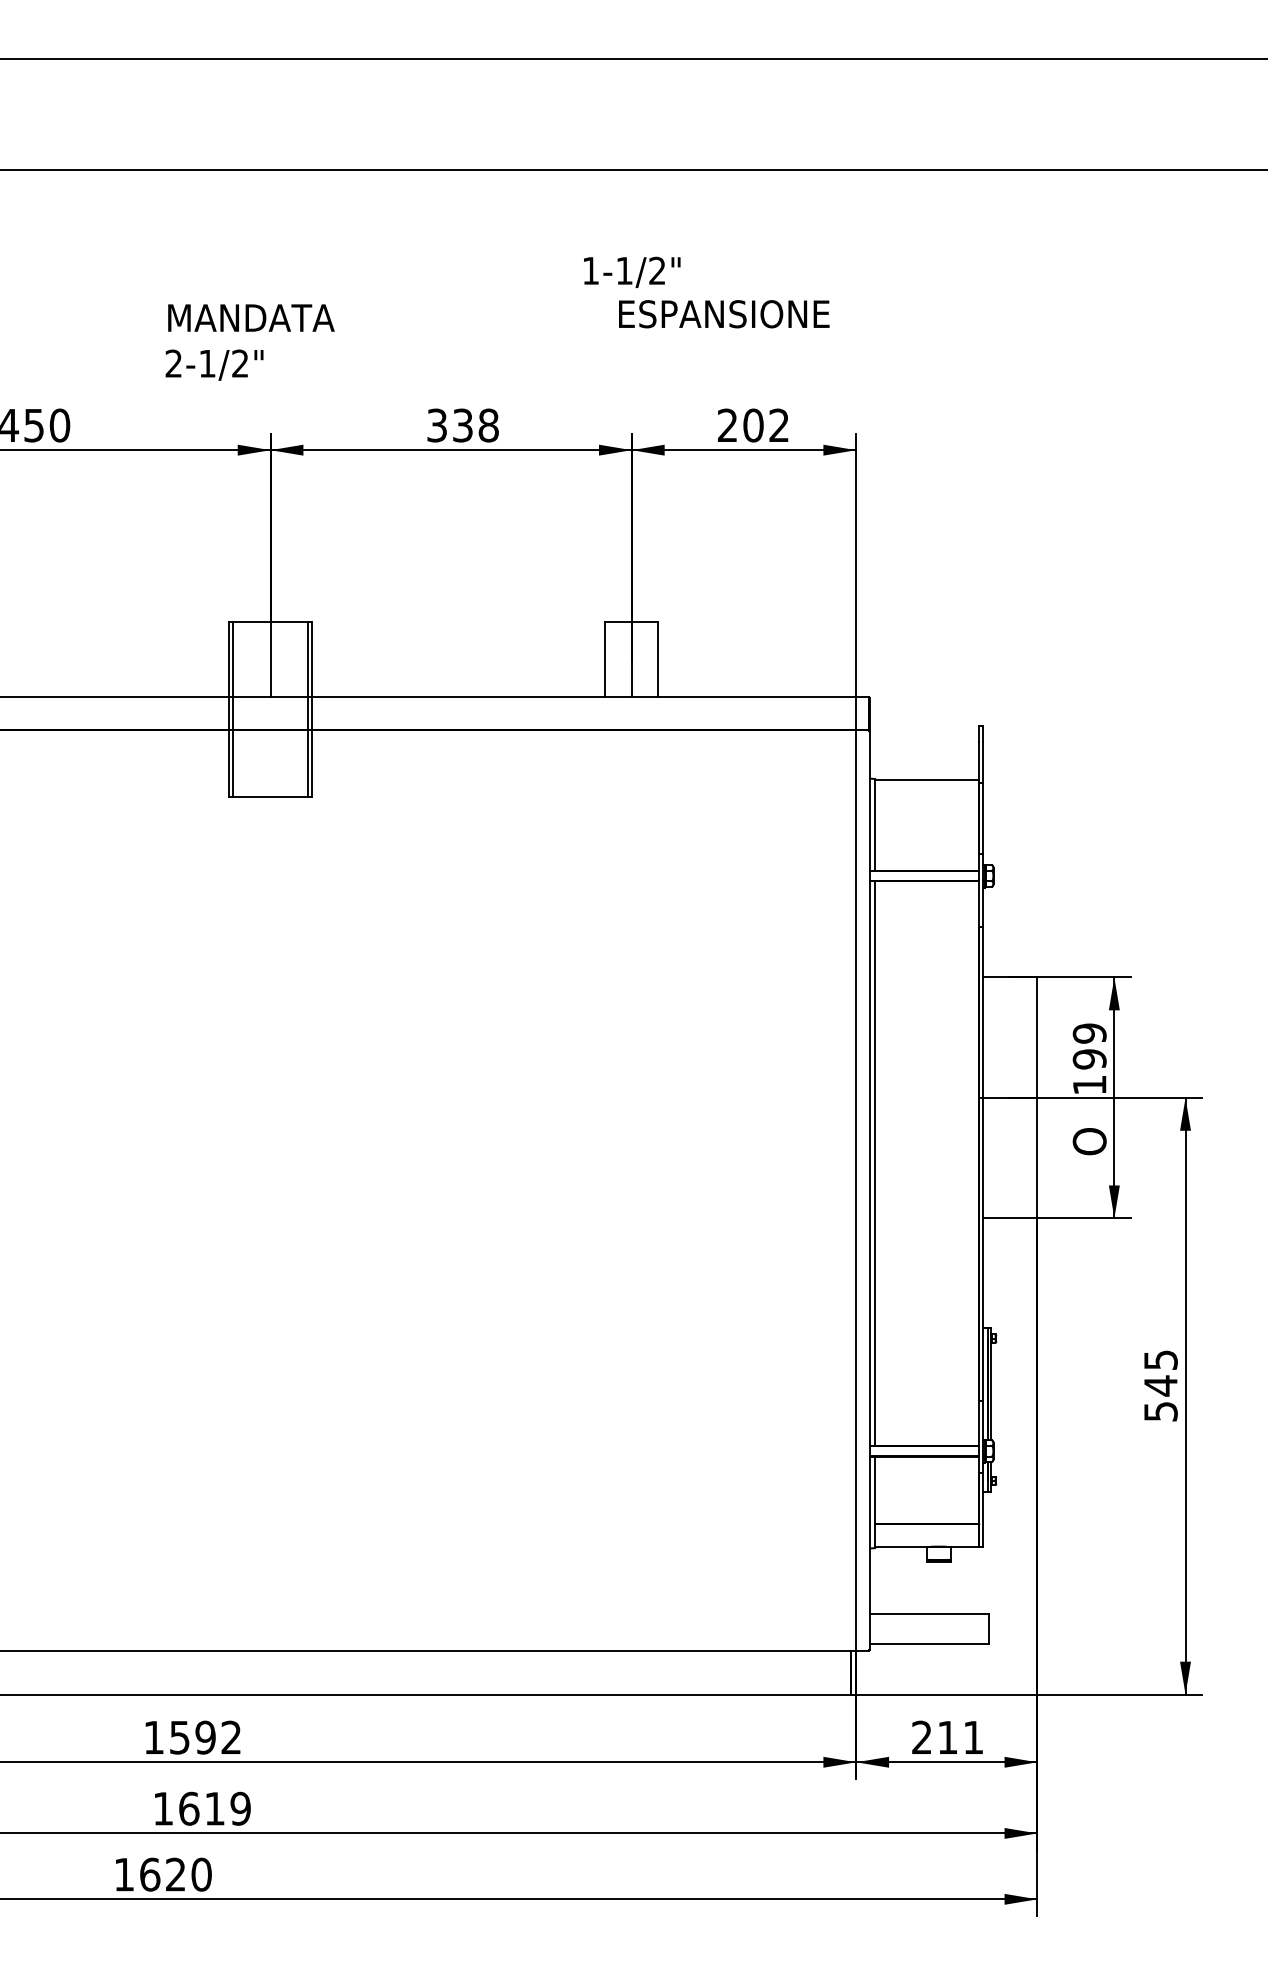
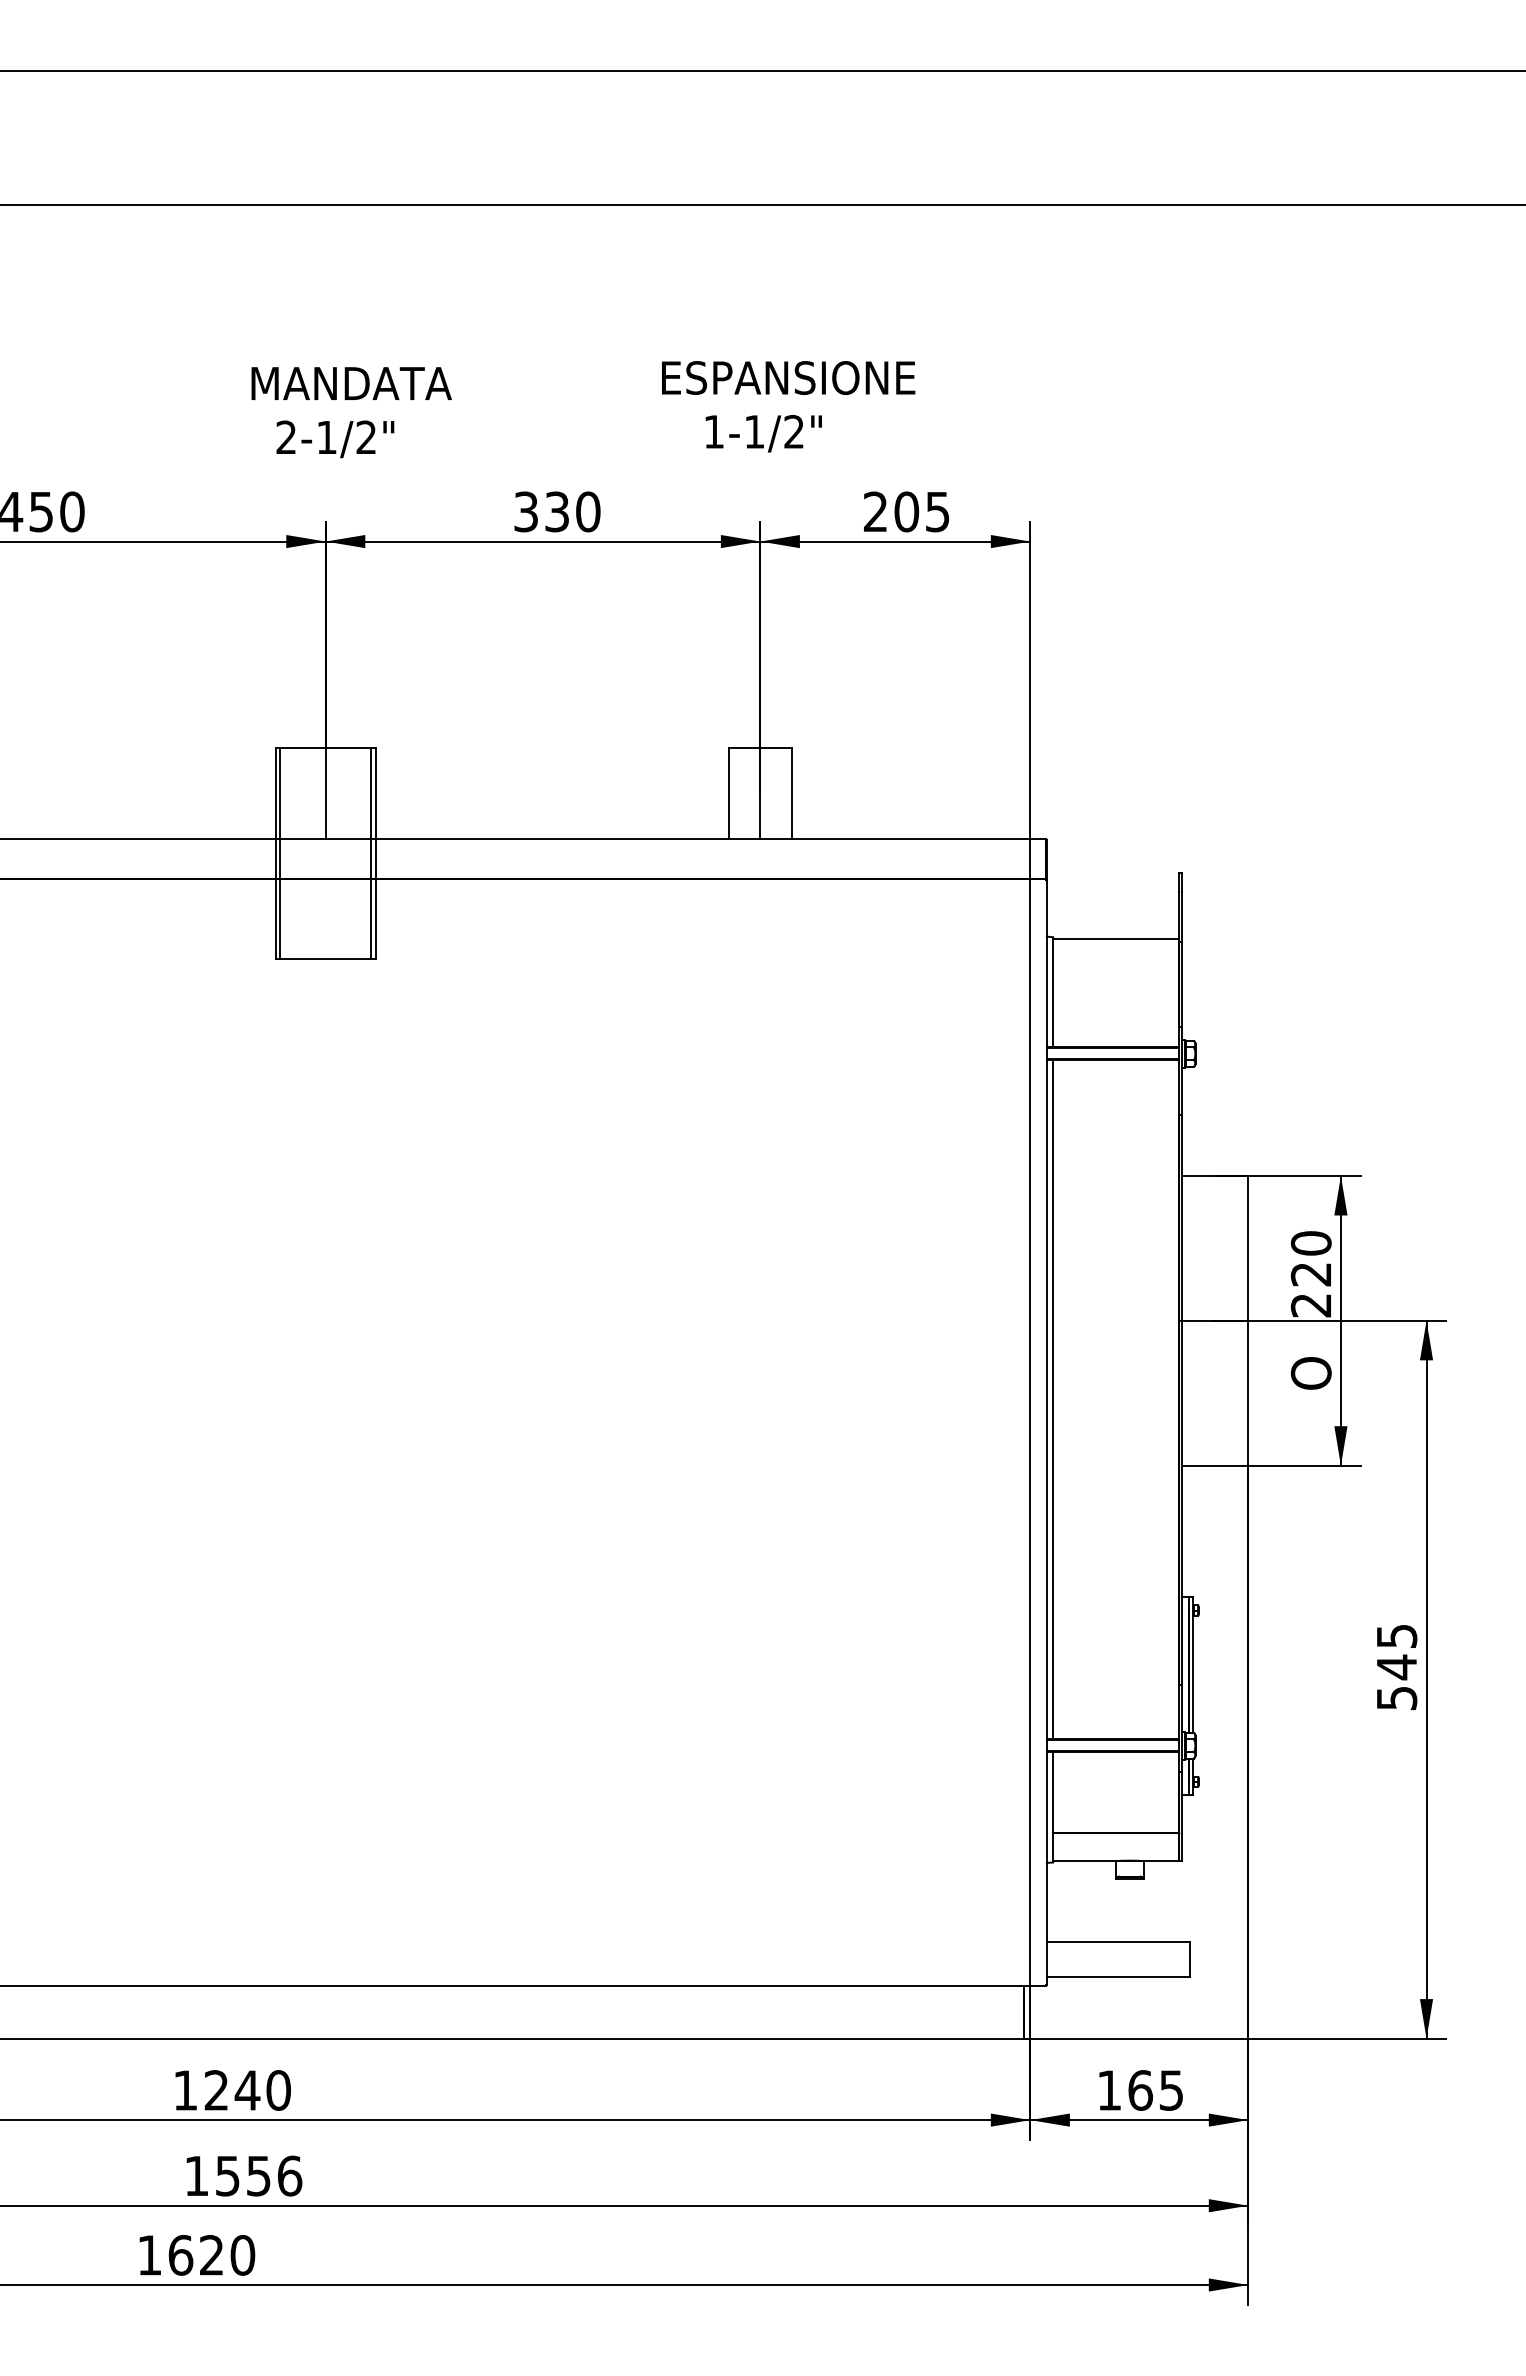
text: (631, 272) -> (763, 433), moved
text: (724, 313) -> (788, 377), moved
text: (251, 317) -> (351, 383), moved
text: (214, 365) -> (335, 439), moved
text: (488, 425) -> (588, 511), 338 -> 330
text: (779, 425) -> (937, 511), 202 -> 205
text: (1089, 1059) -> (1310, 1274), 199 -> 220
text: (205, 1737) -> (247, 2090), 1592 -> 1240
text: (946, 1737) -> (1139, 2090), 211 -> 165
text: (214, 1808) -> (258, 2175), 1619 -> 1556

